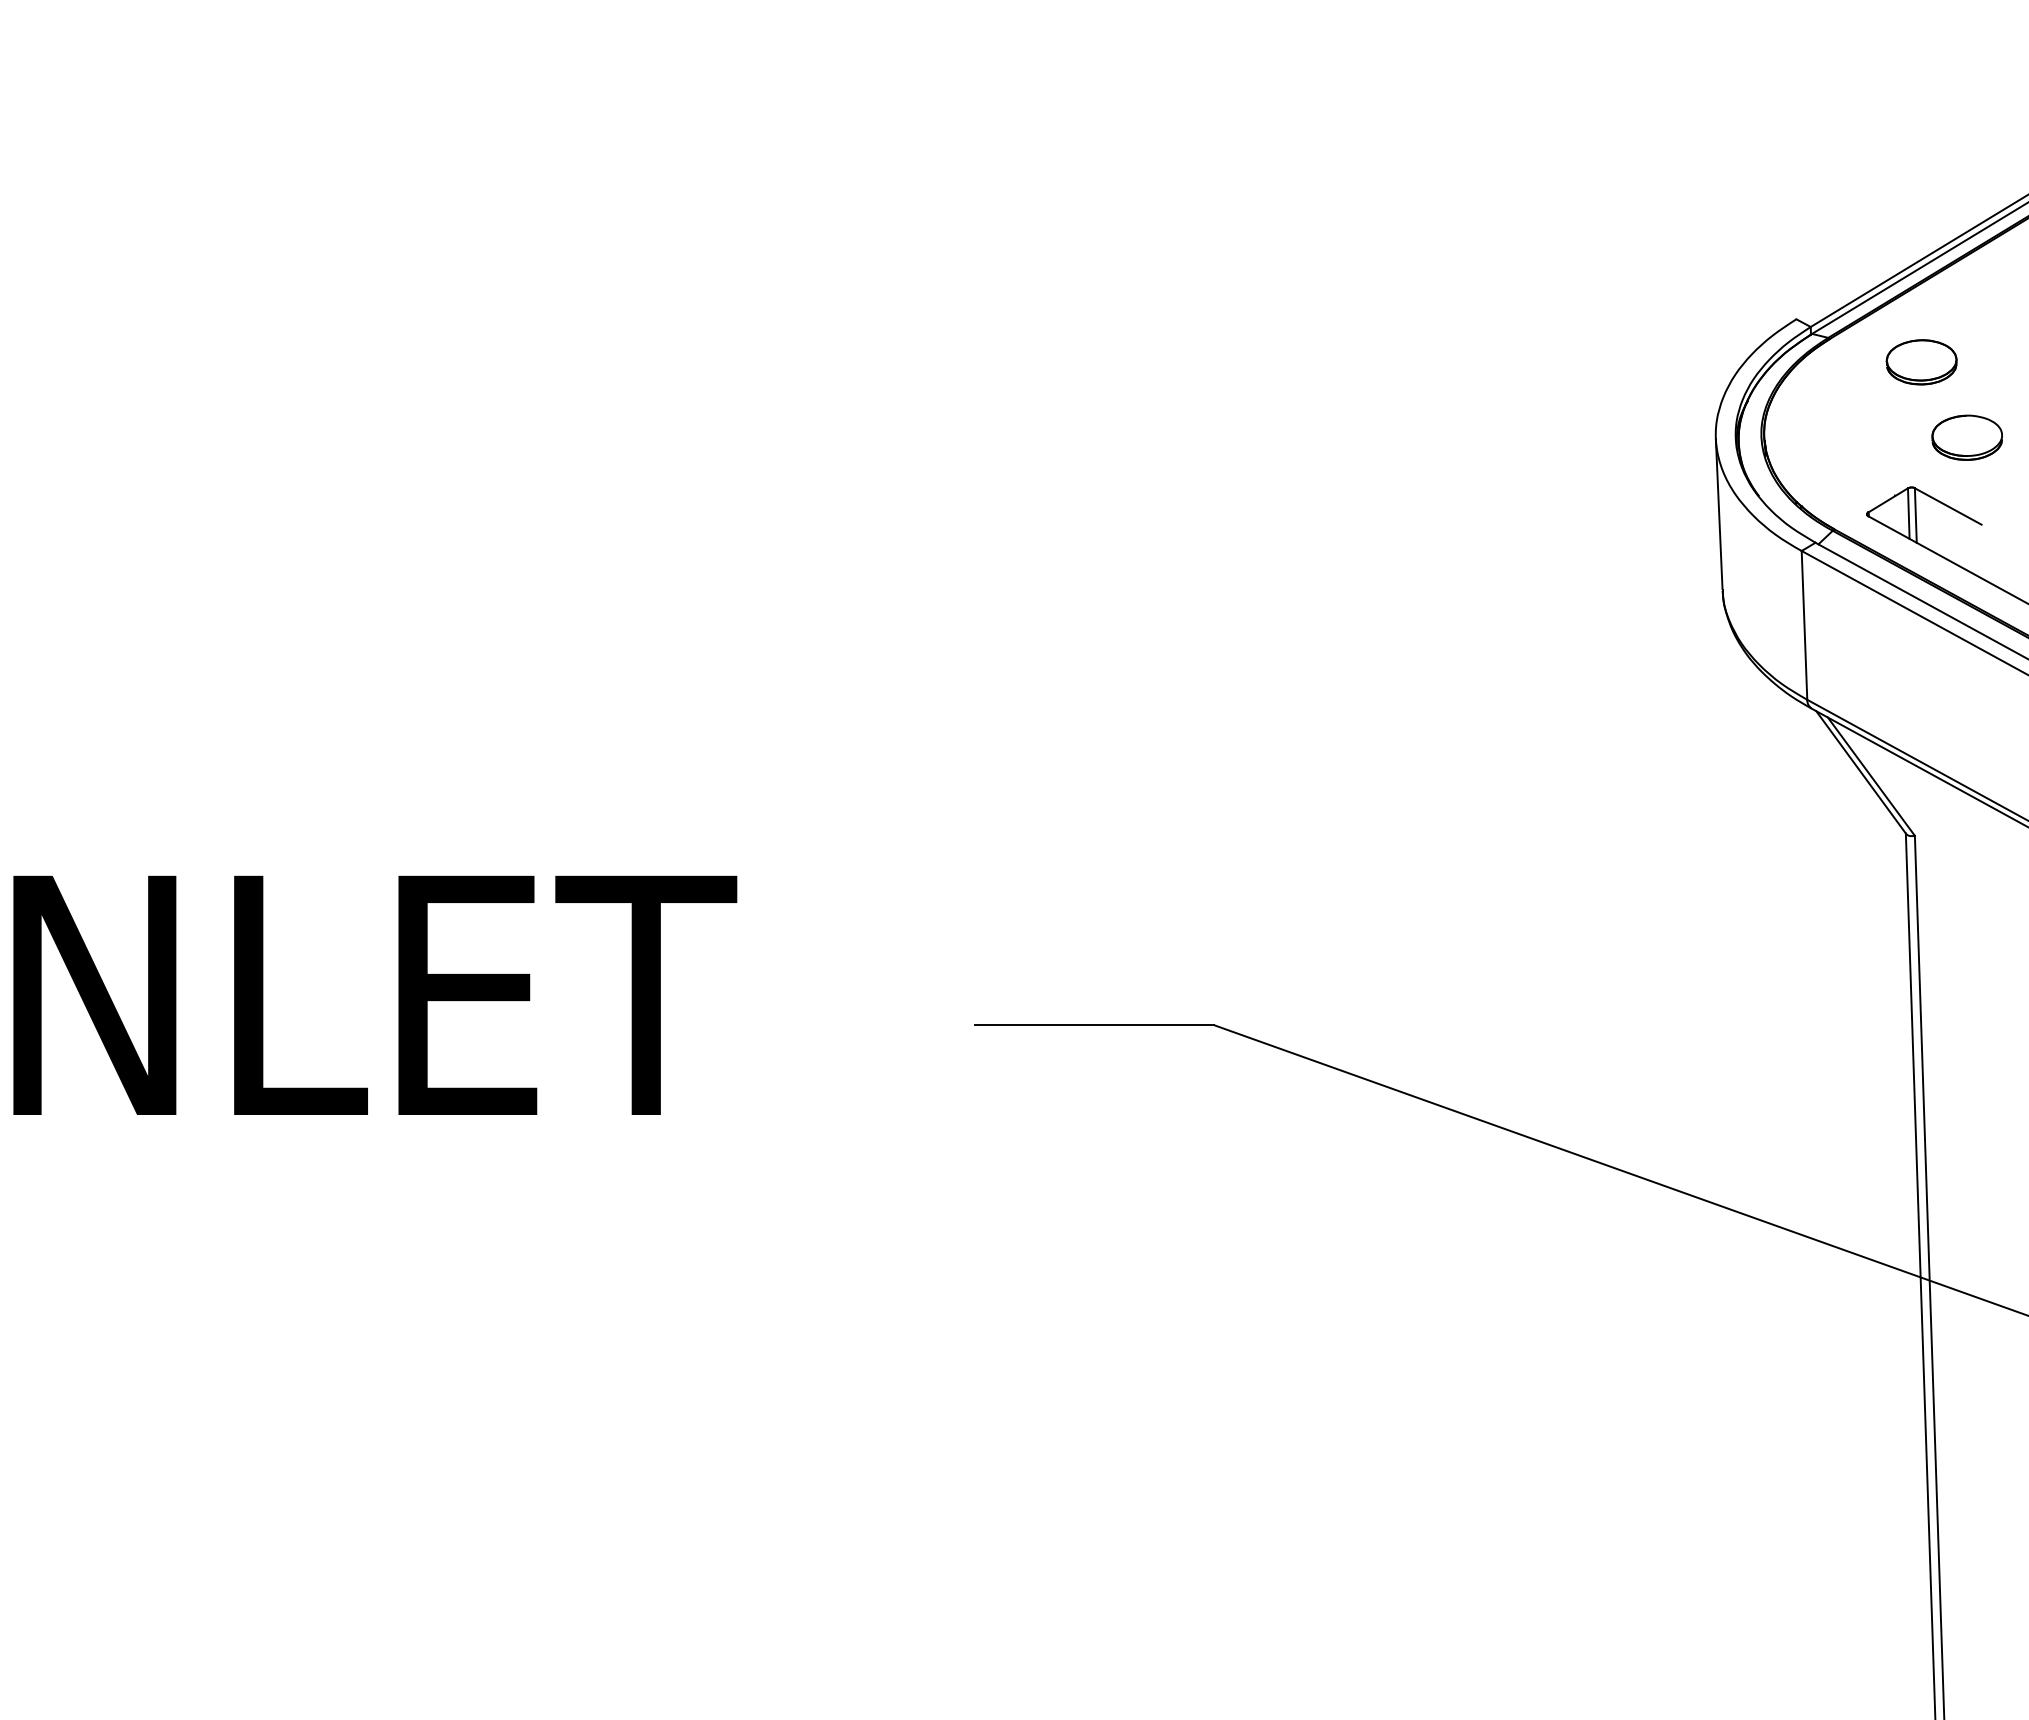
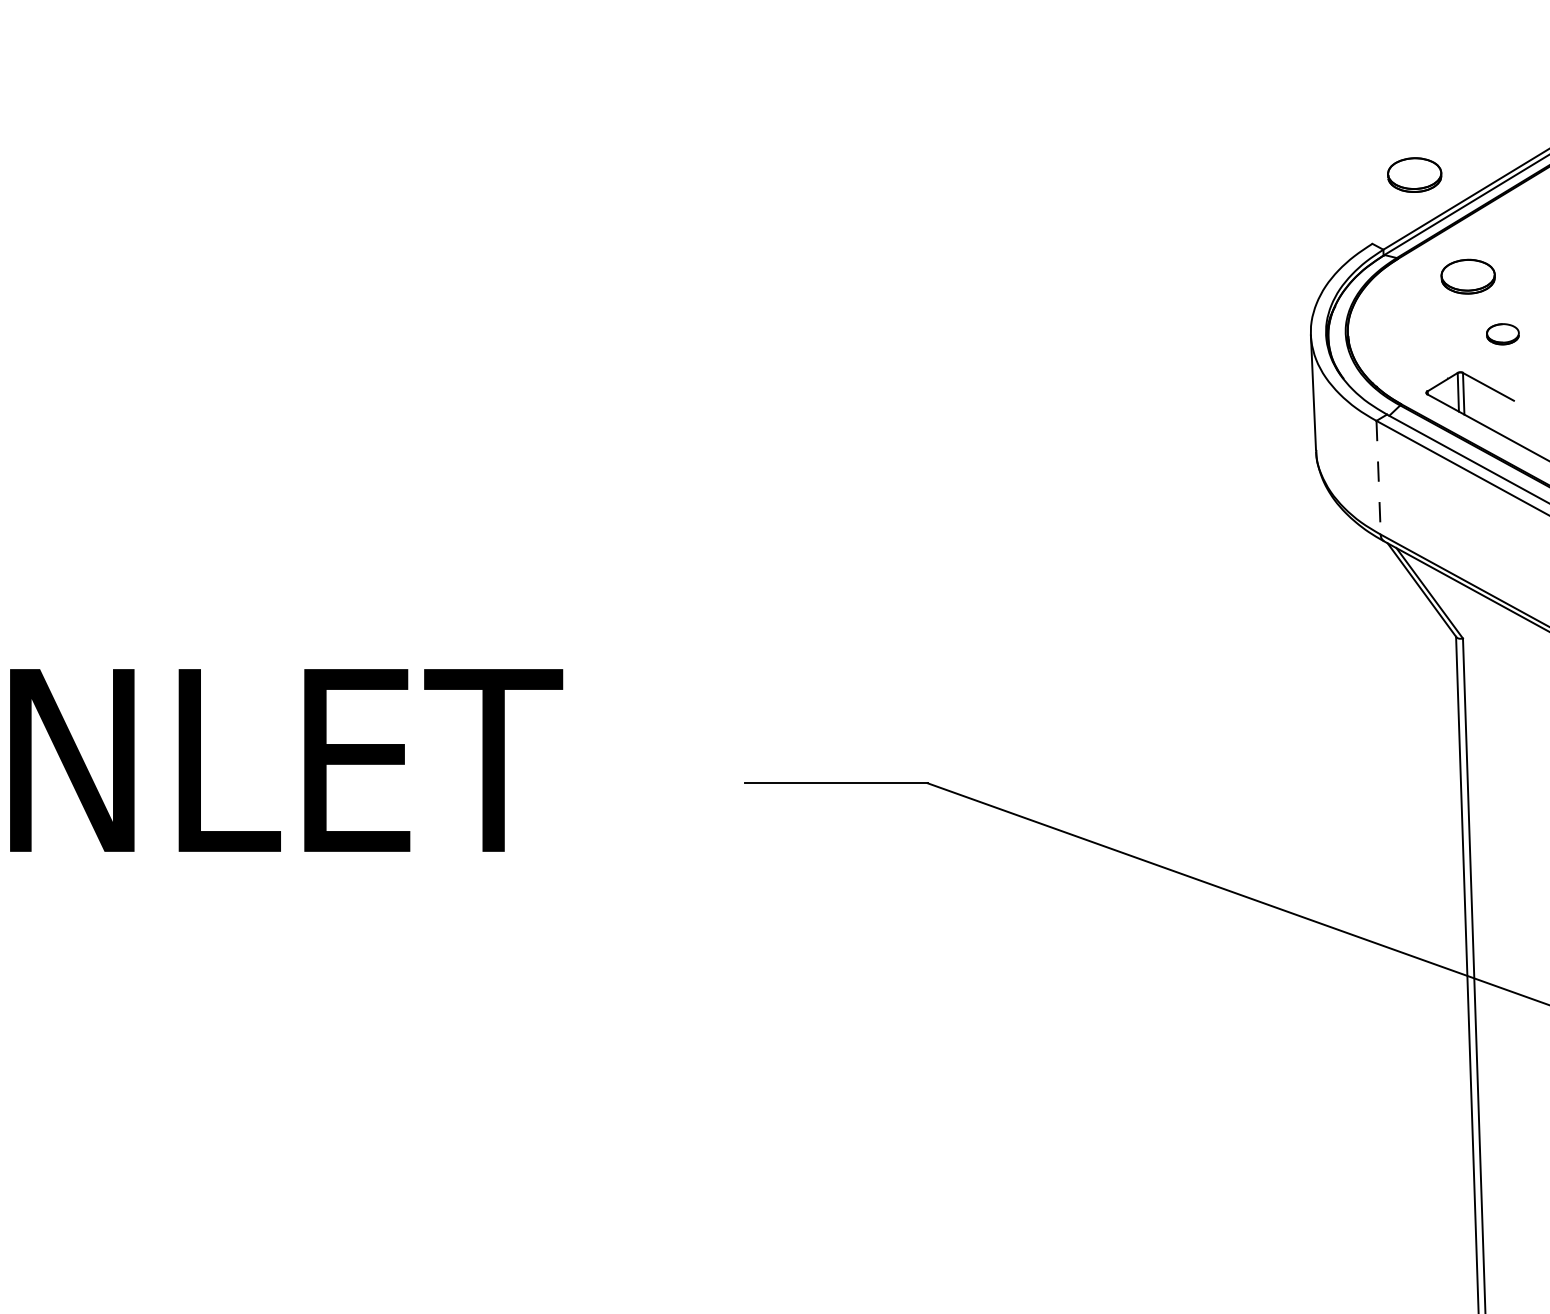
part: (1851, 229) -> (1414, 175), added
part: (1966, 437) -> (1502, 334), size x0.6
line: (1804, 625) -> (1378, 477), solid -> dashed

